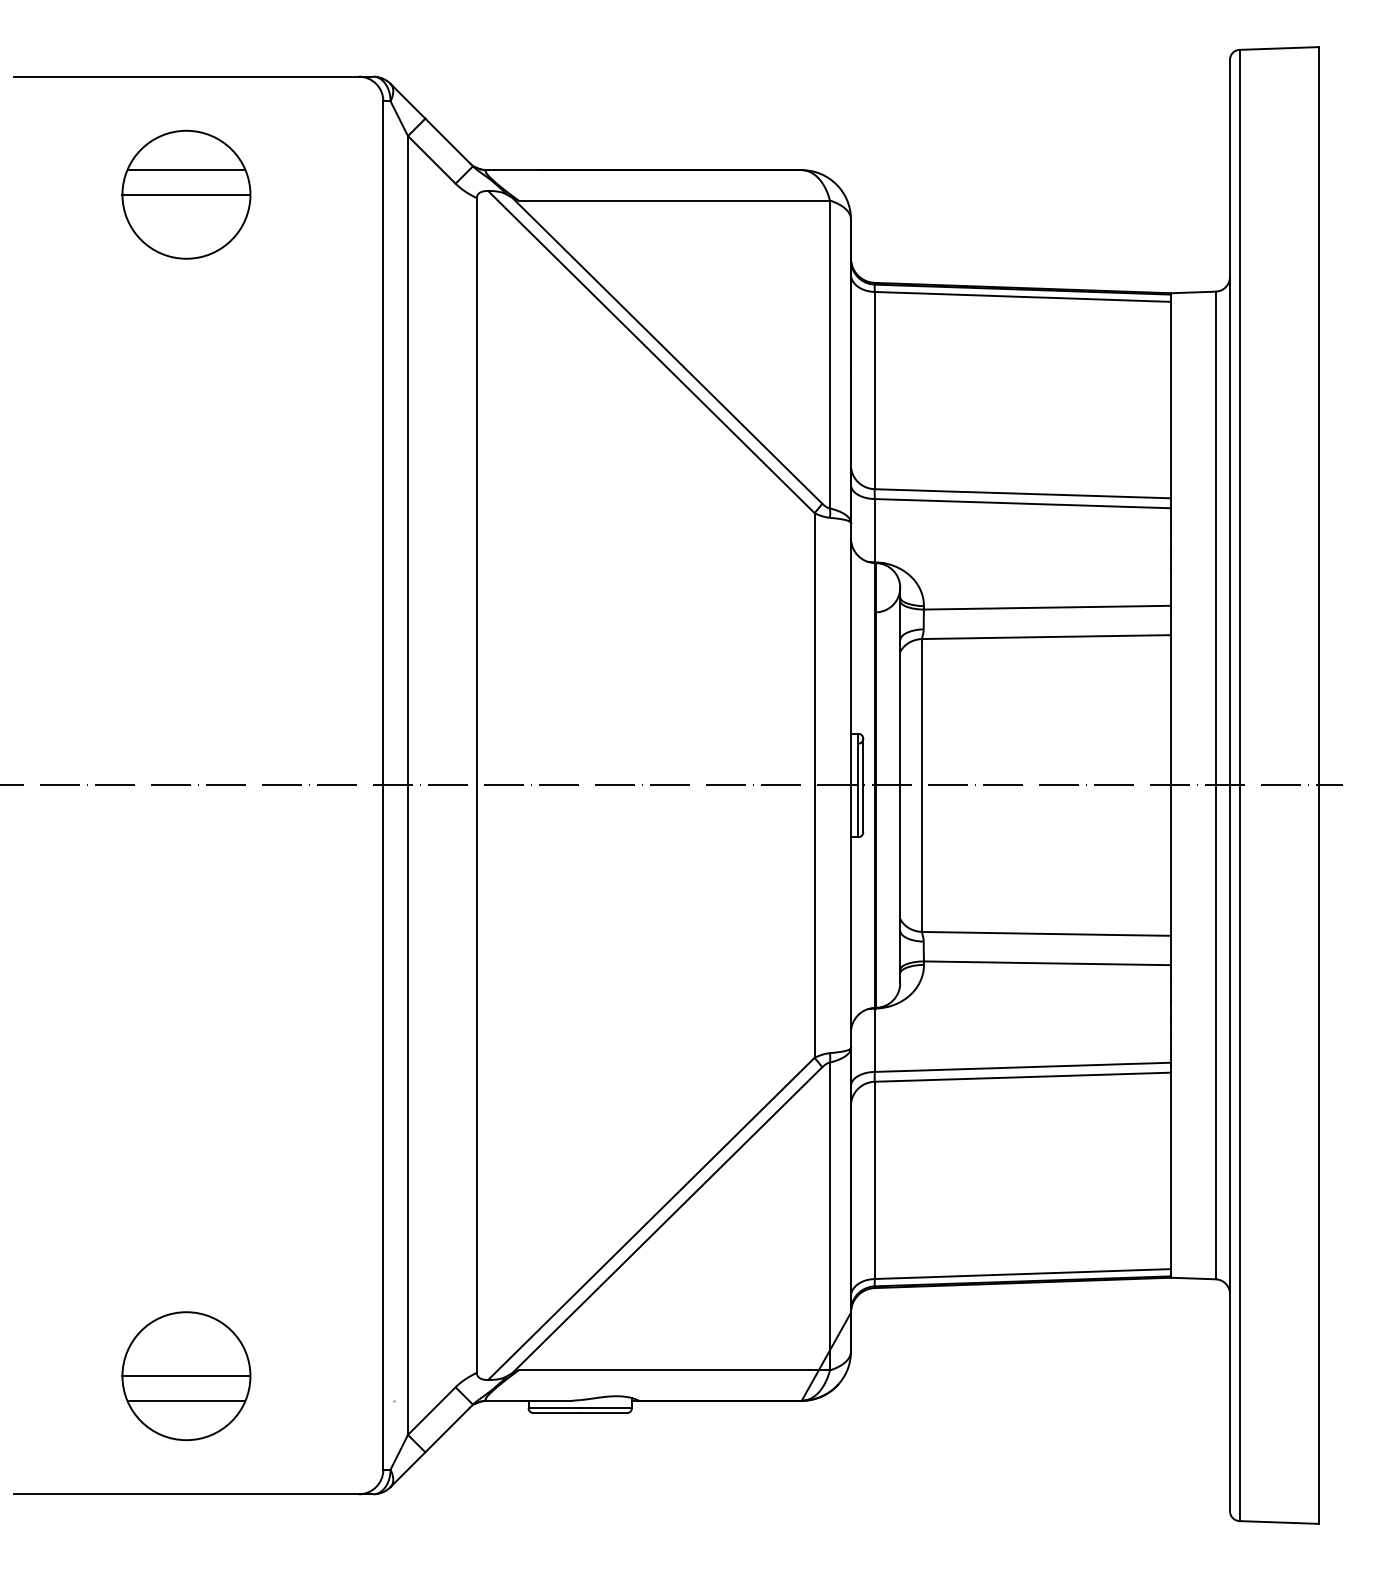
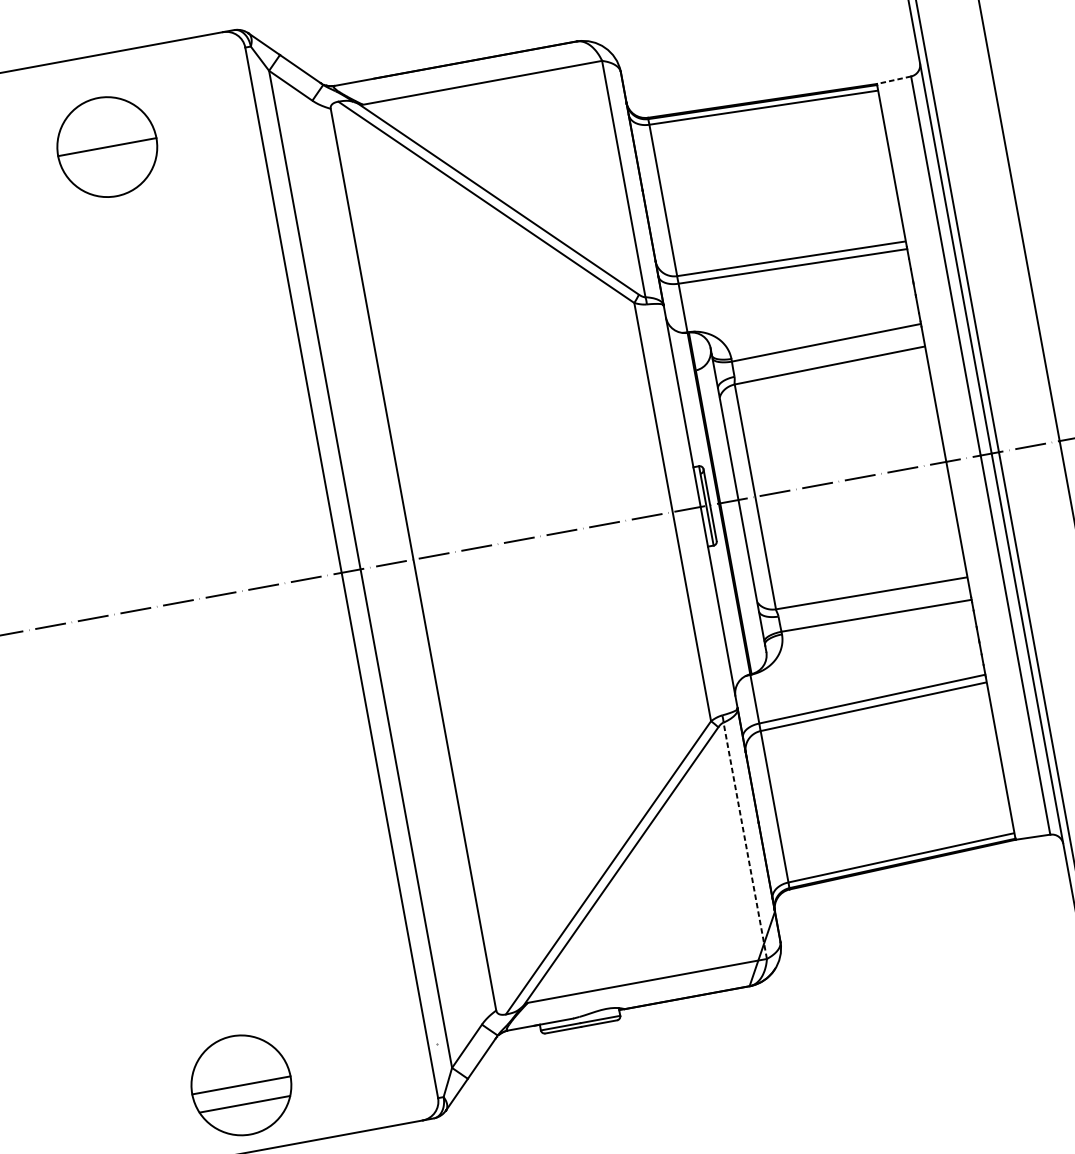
line: (186, 170) -> (103, 128), removed
line: (1192, 292) -> (893, 80), solid -> dashed
line: (829, 1216) -> (744, 840), solid -> dashed
part: (186, 1376) -> (241, 1085), moved

